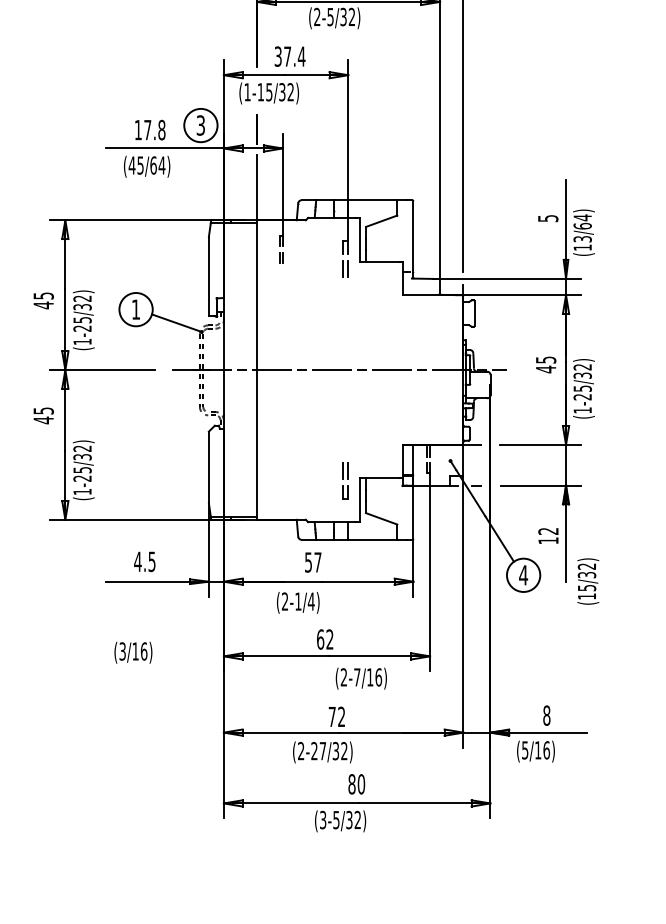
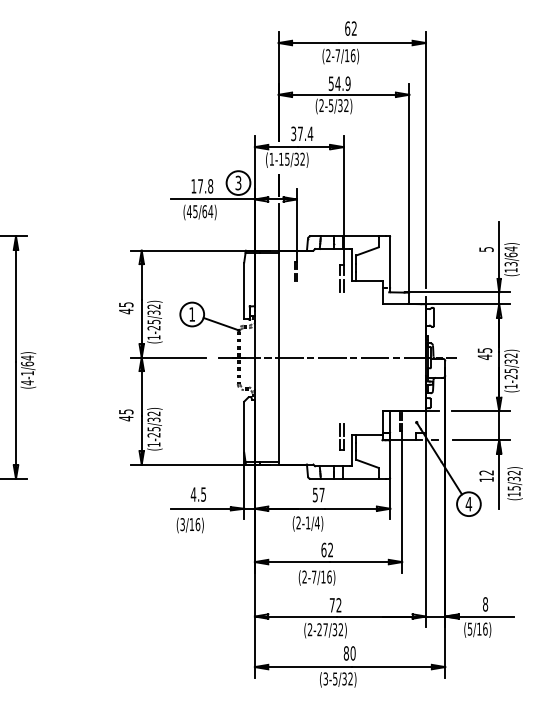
text: (44, 416) -> (126, 415), moved
text: (587, 581) -> (514, 483), moved
text: (132, 652) -> (189, 525), moved
text: (360, 677) -> (316, 577), moved

